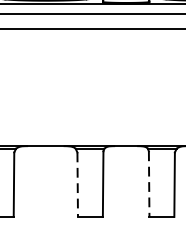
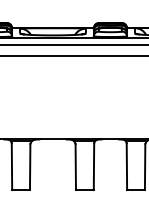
line: (77, 185) -> (75, 167), dashed -> solid
line: (148, 185) -> (126, 167), dashed -> solid

